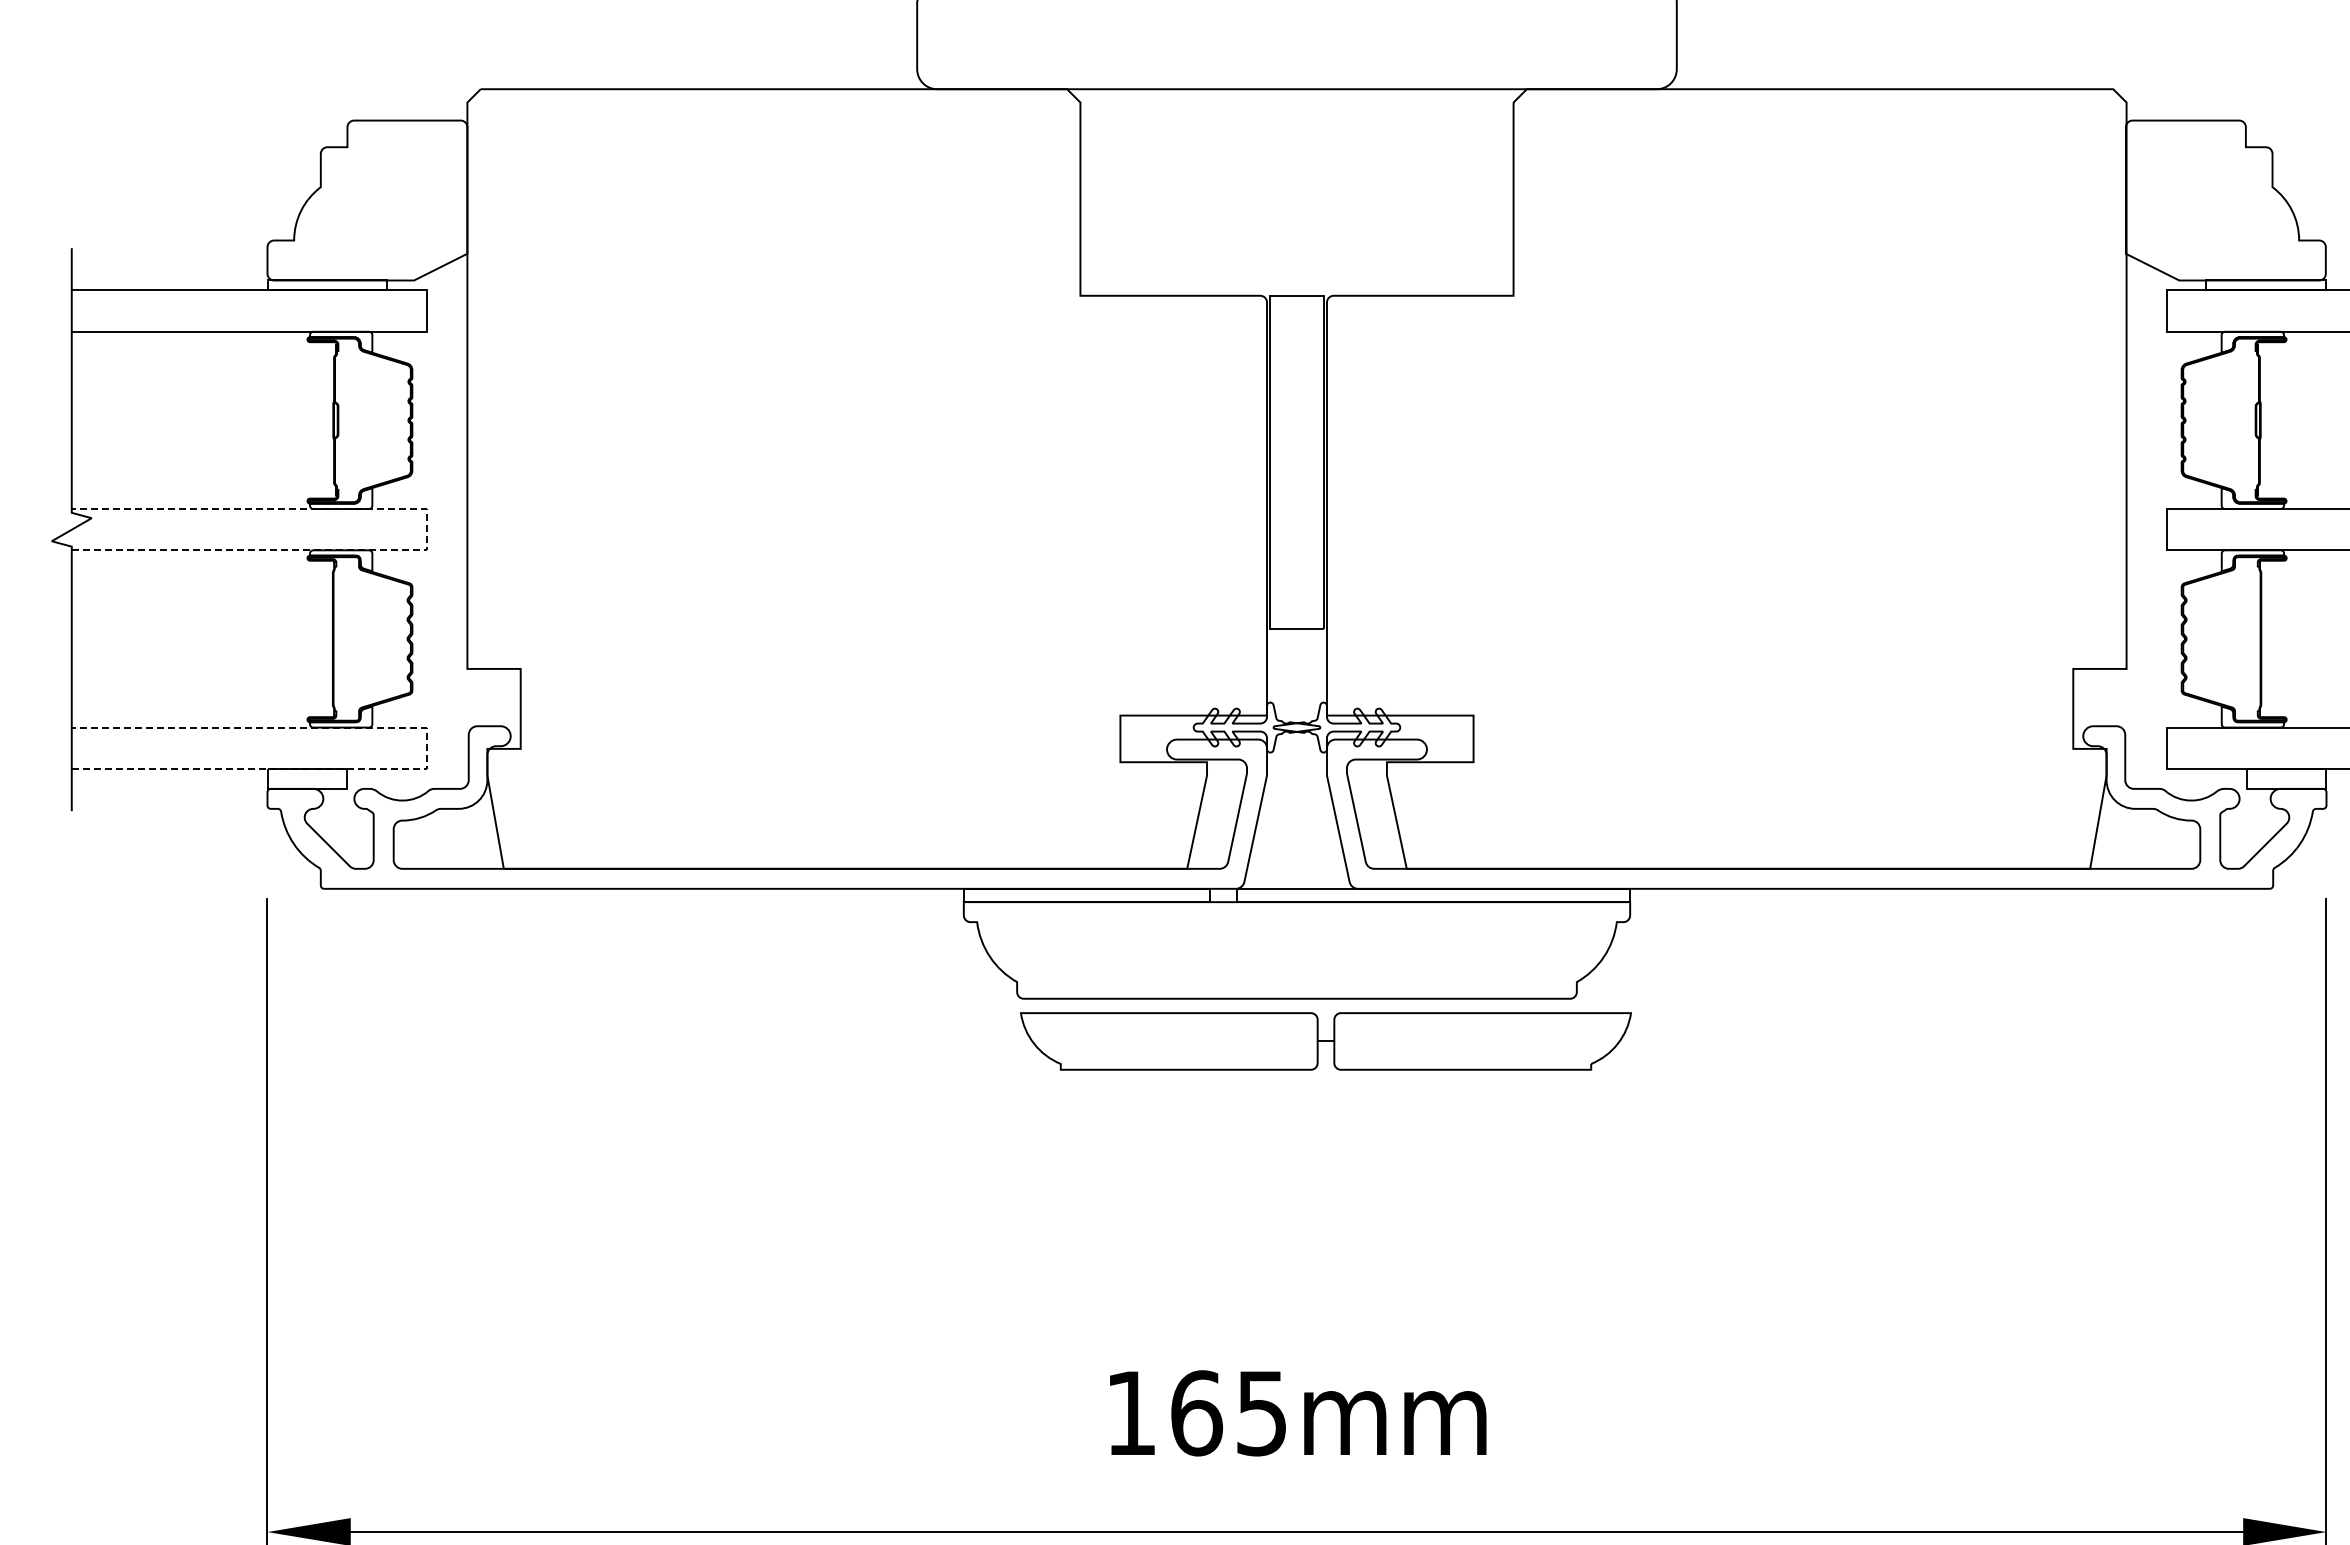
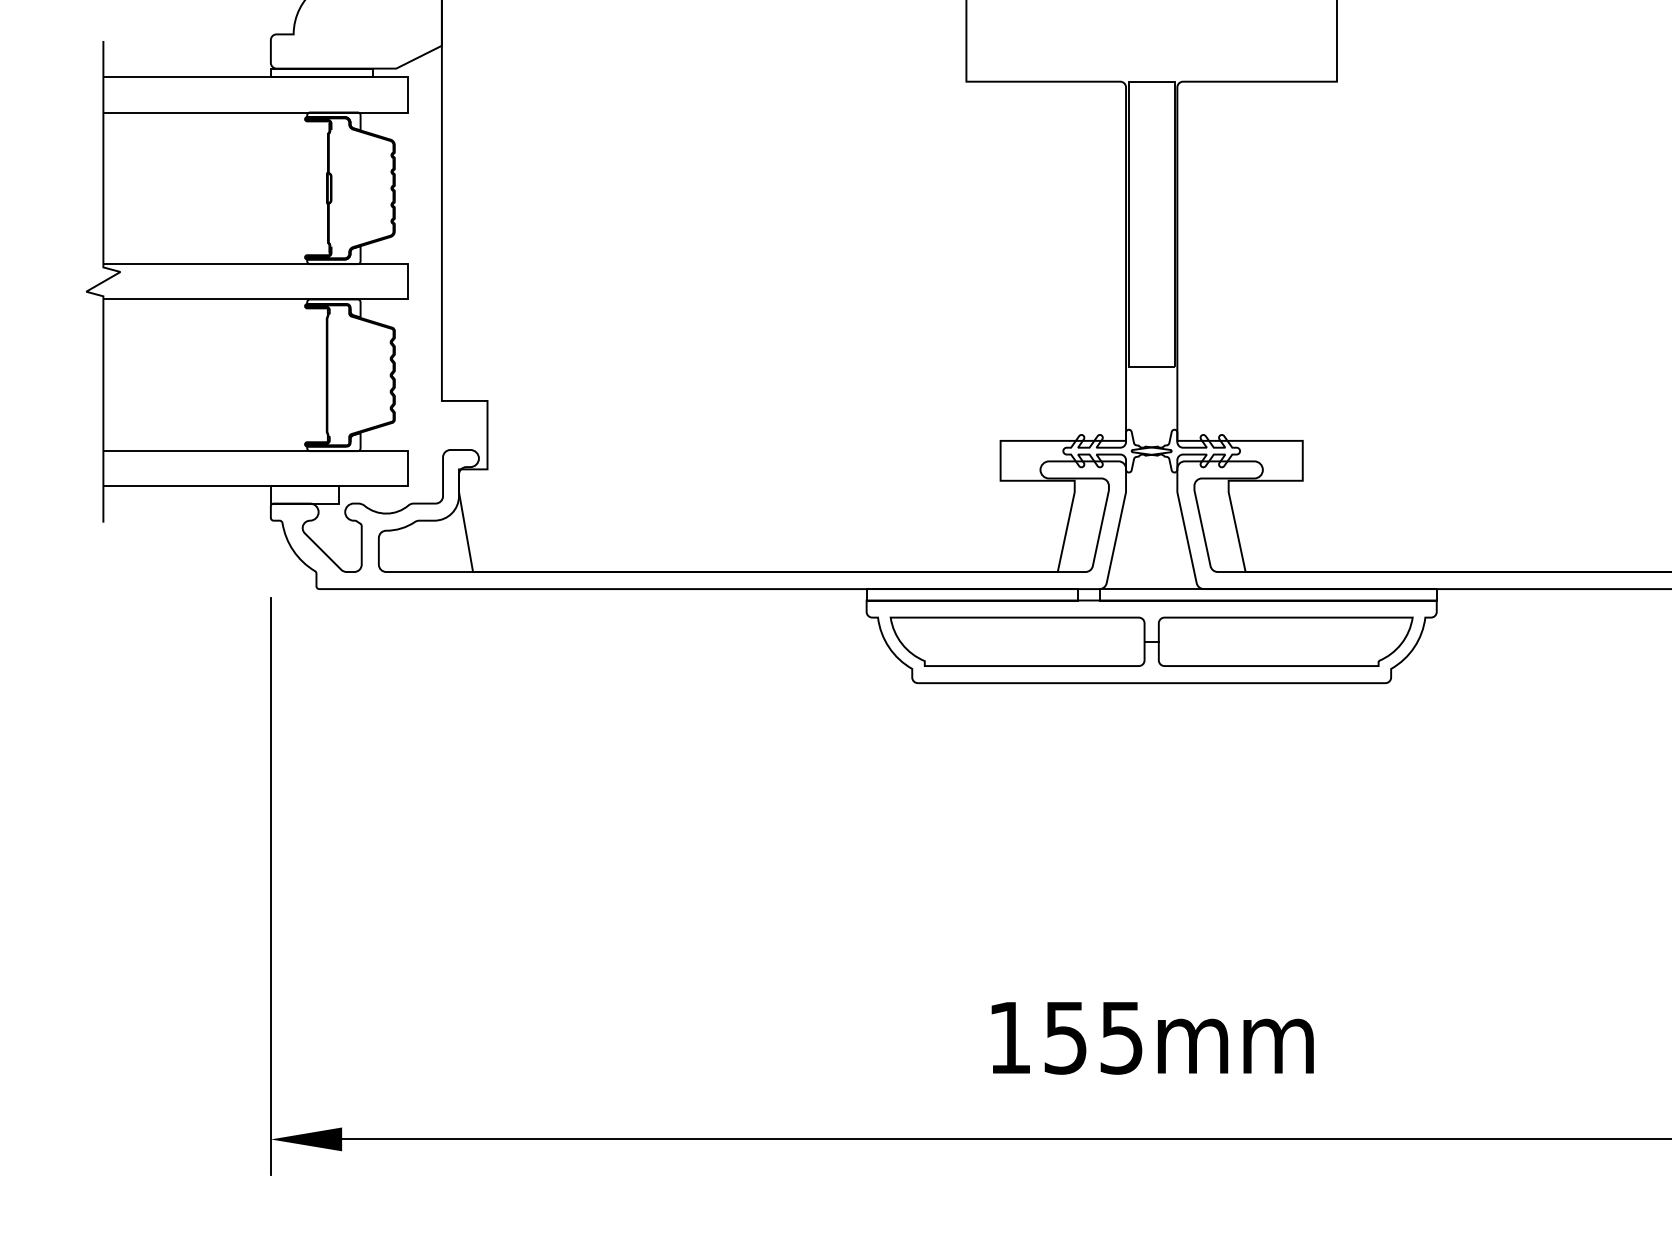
line: (427, 529) -> (407, 281), dashed -> solid
line: (427, 748) -> (407, 469), dashed -> solid
part: (1325, 1041) -> (1151, 641), moved
text: (1197, 1413) -> (1066, 1038), 165mm -> 155mm

